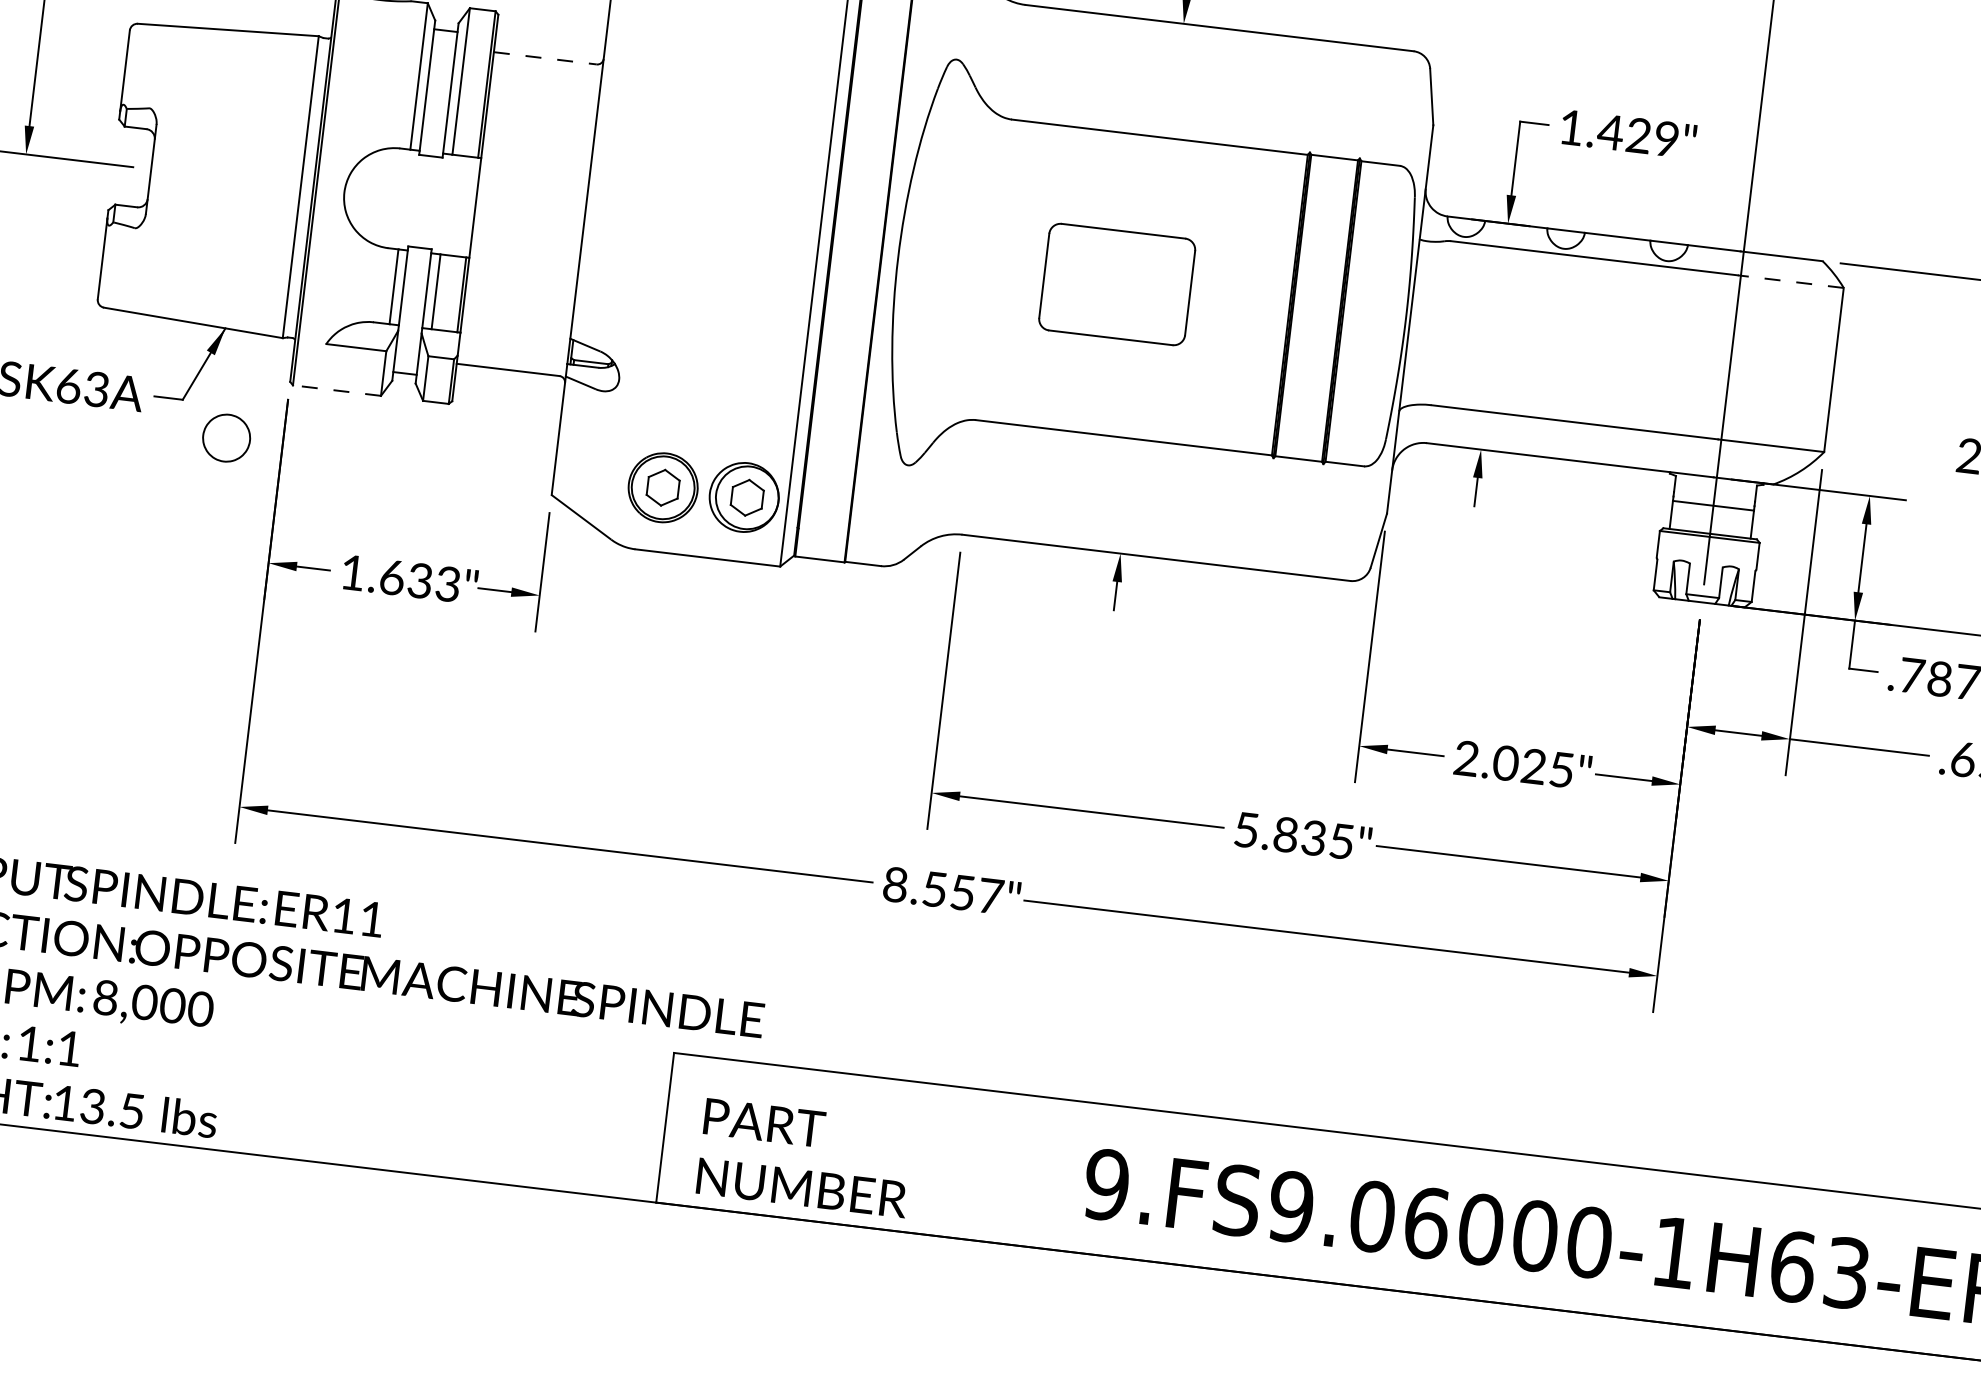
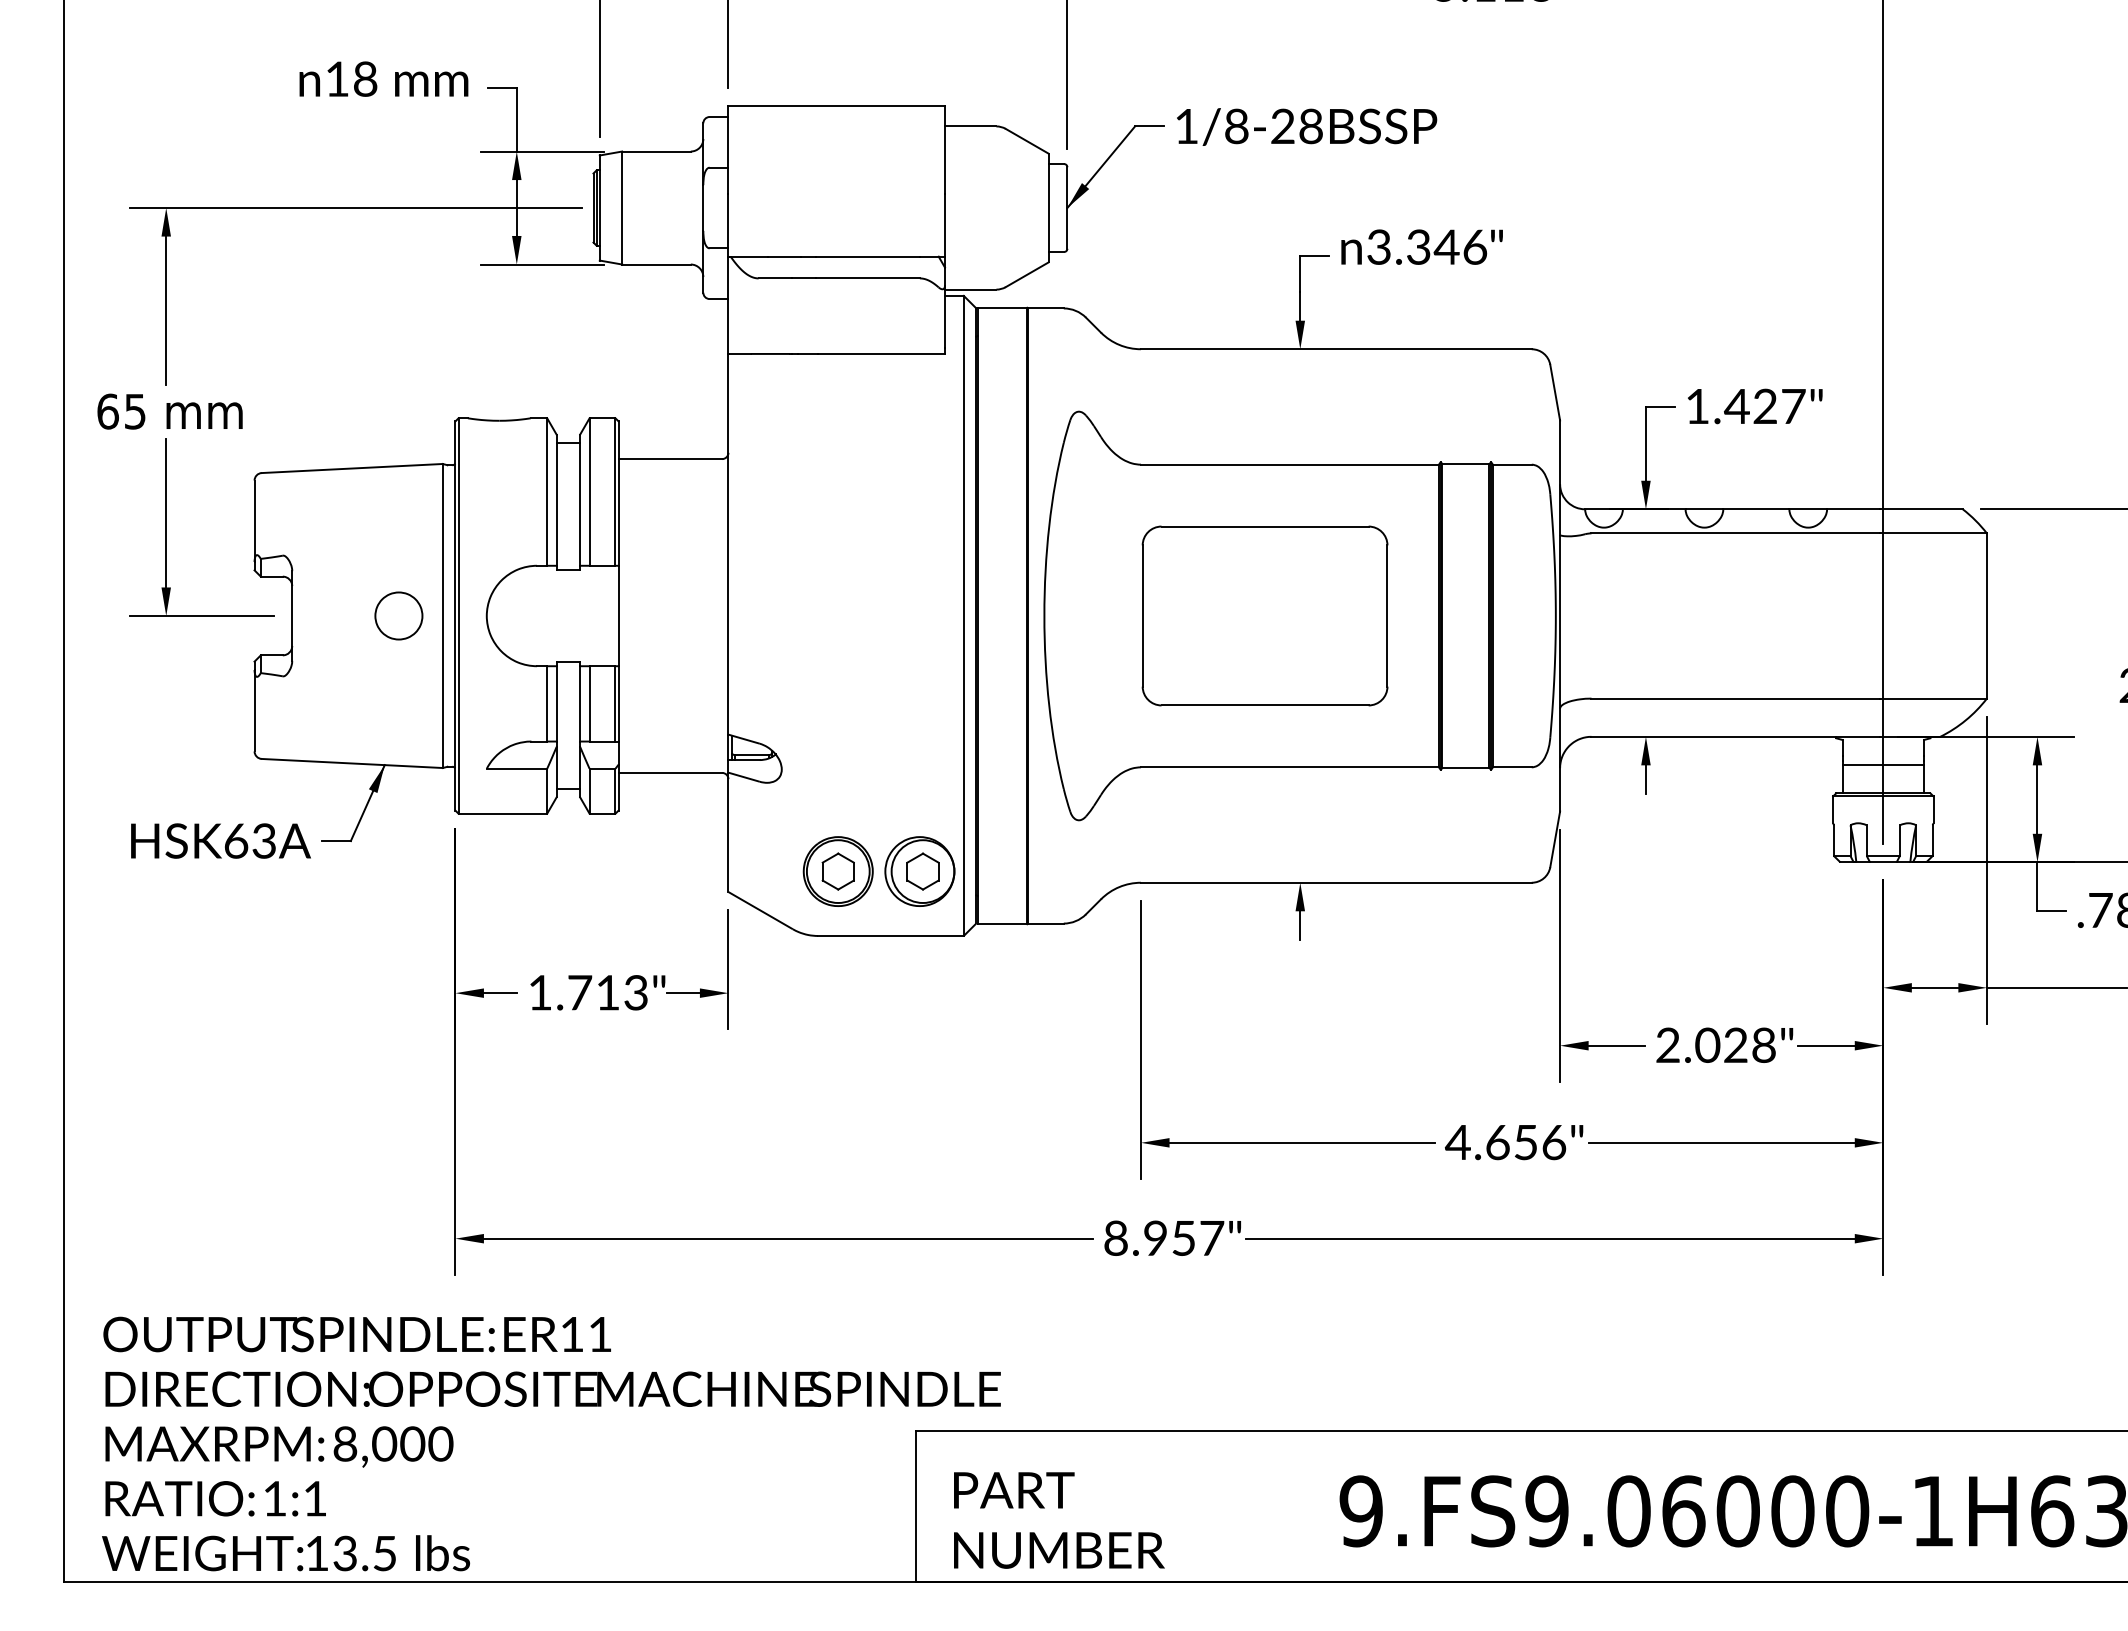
line: (545, 58) -> (670, 459), dashed -> solid
text: (1666, 138) -> (1793, 405), 1.429" -> 1.427"
line: (1790, 281) -> (1933, 533), dashed -> solid
part: (1116, 283) -> (1264, 615), size x1.67
line: (336, 390) -> (502, 813), dashed -> solid
part: (226, 437) -> (398, 615), moved
text: (405, 578) -> (593, 992), 1.633" -> 1.713"
text: (1561, 769) -> (1763, 1044), 2.025" -> 2.028"
text: (1293, 835) -> (1505, 1142), 5.835" -> 4.656"
text: (934, 888) -> (1155, 1237), 8.557" -> 8.957"

